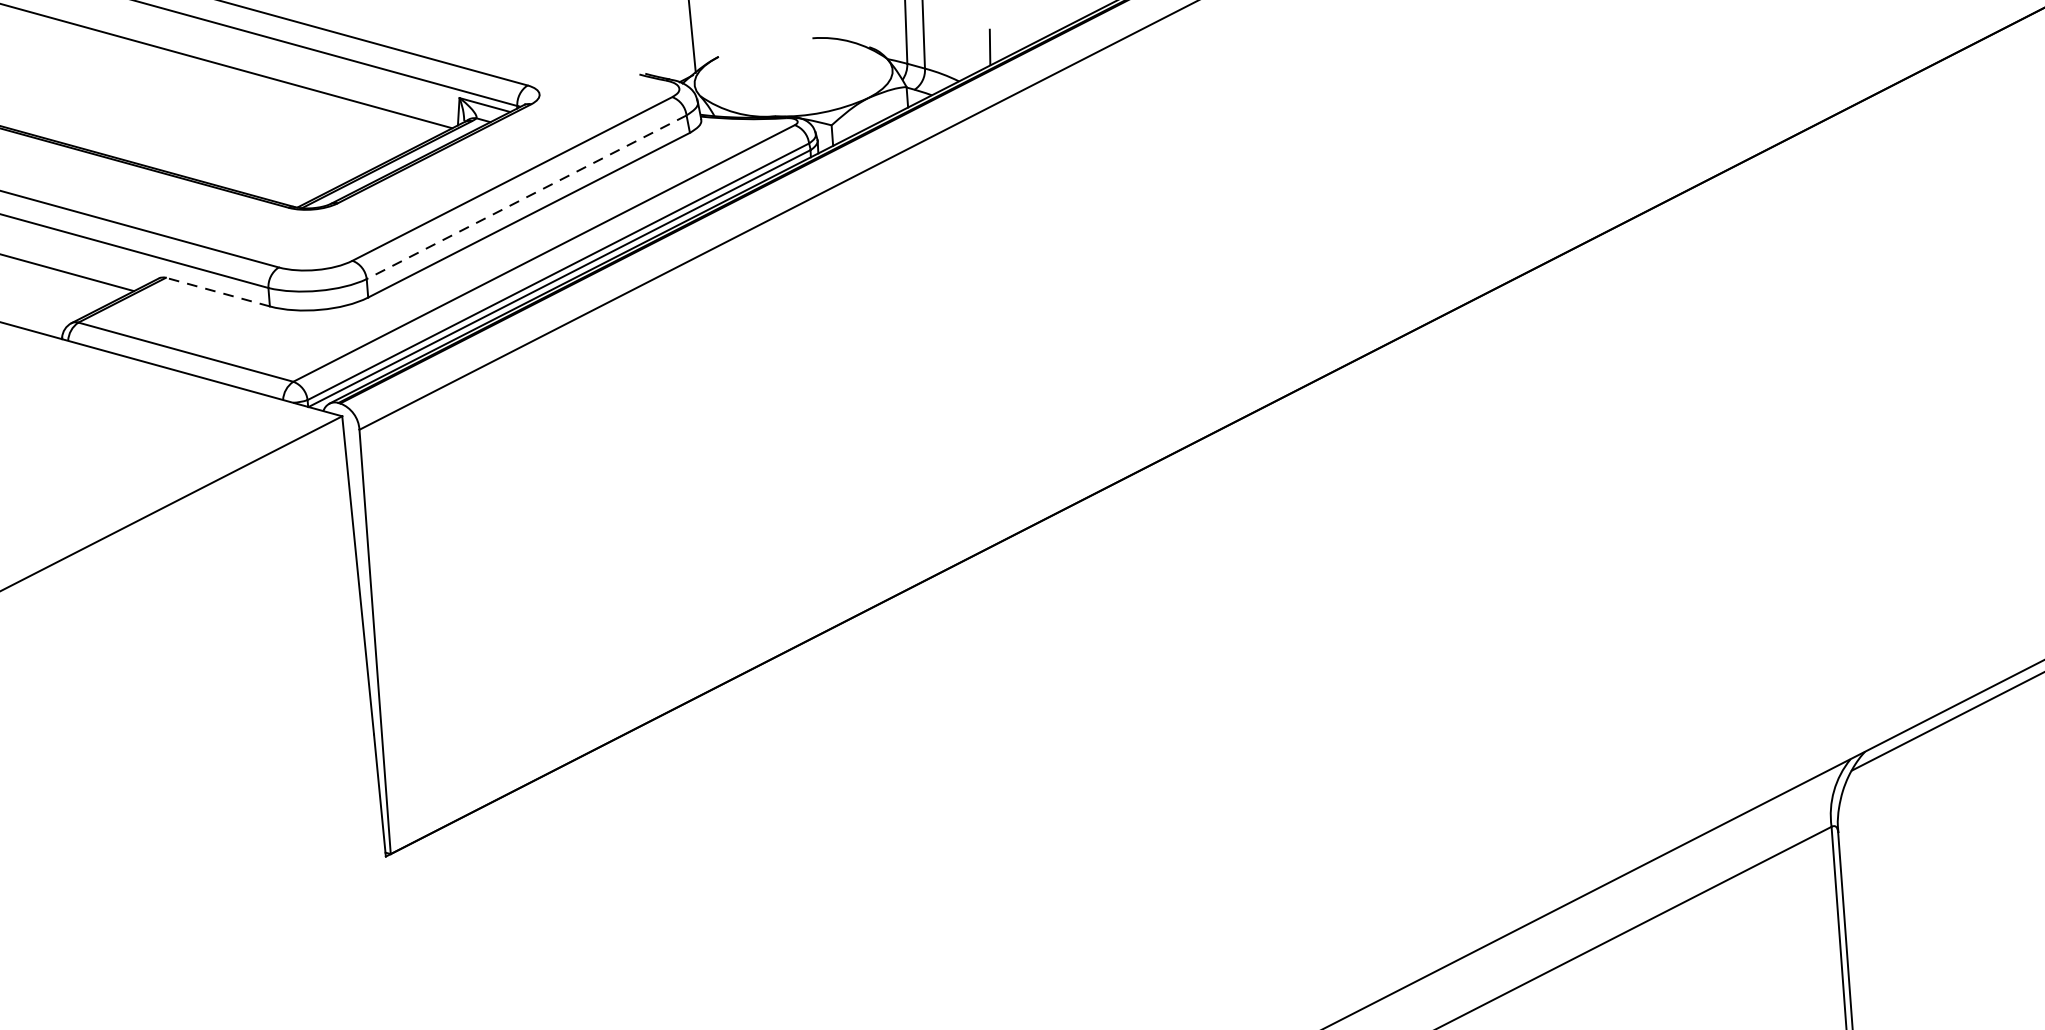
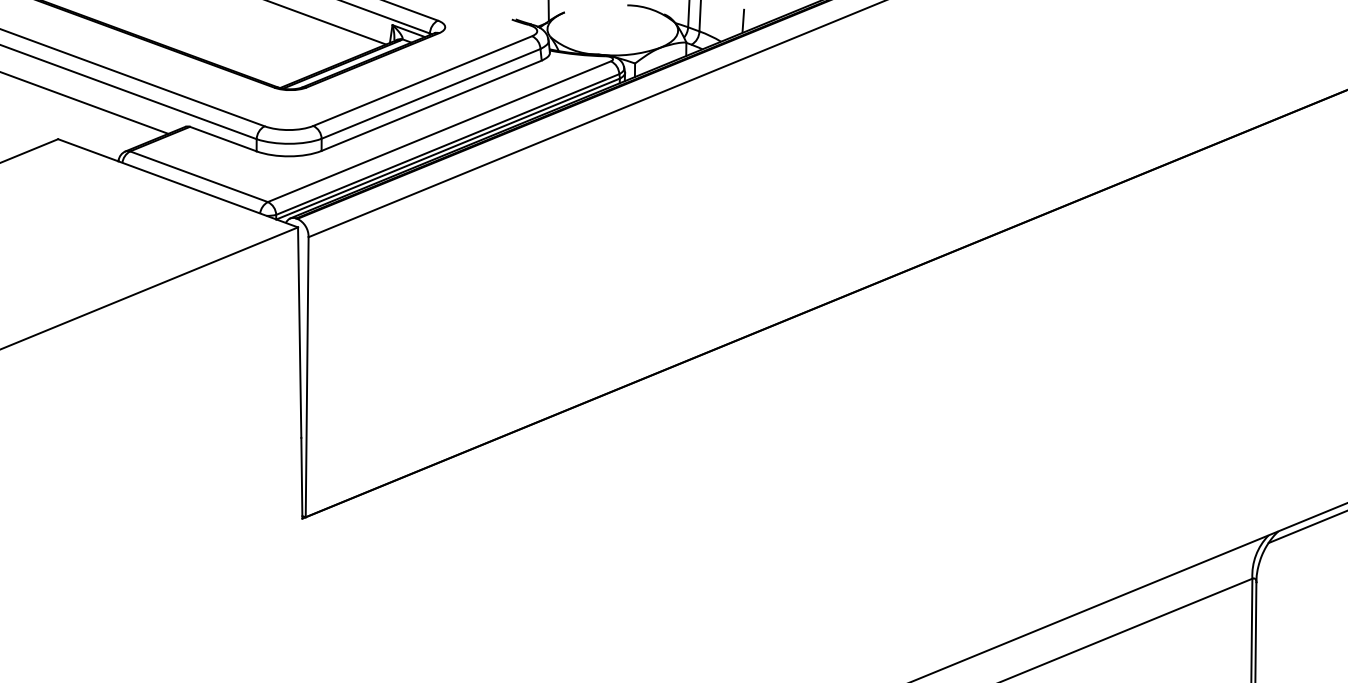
line: (525, 198) -> (430, 94), dashed -> solid
line: (216, 291) -> (222, 138), dashed -> solid

